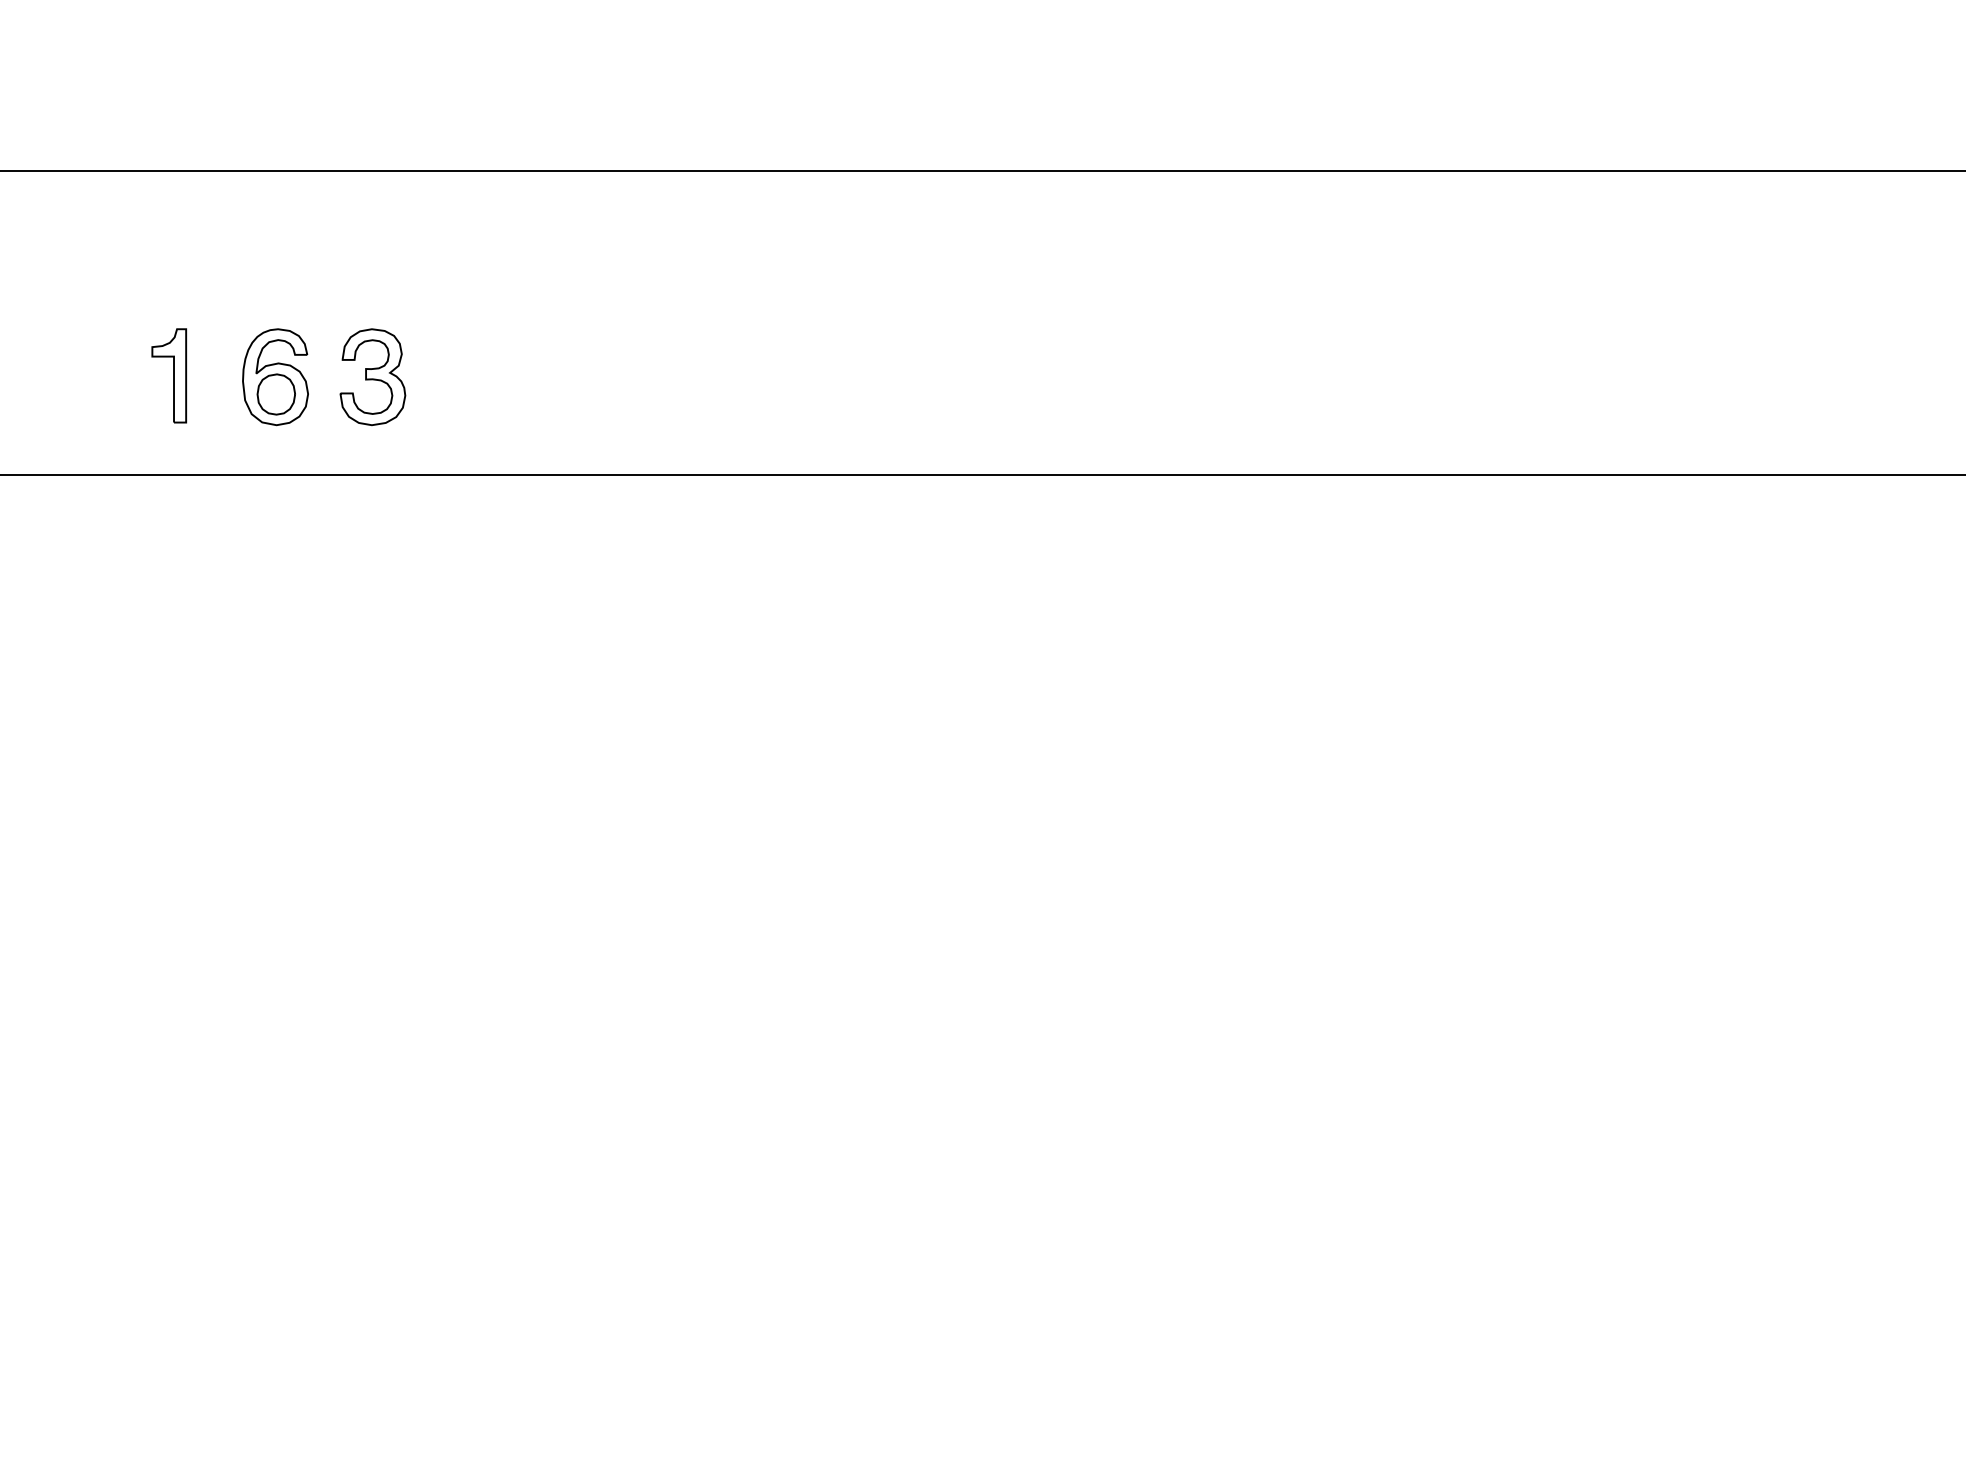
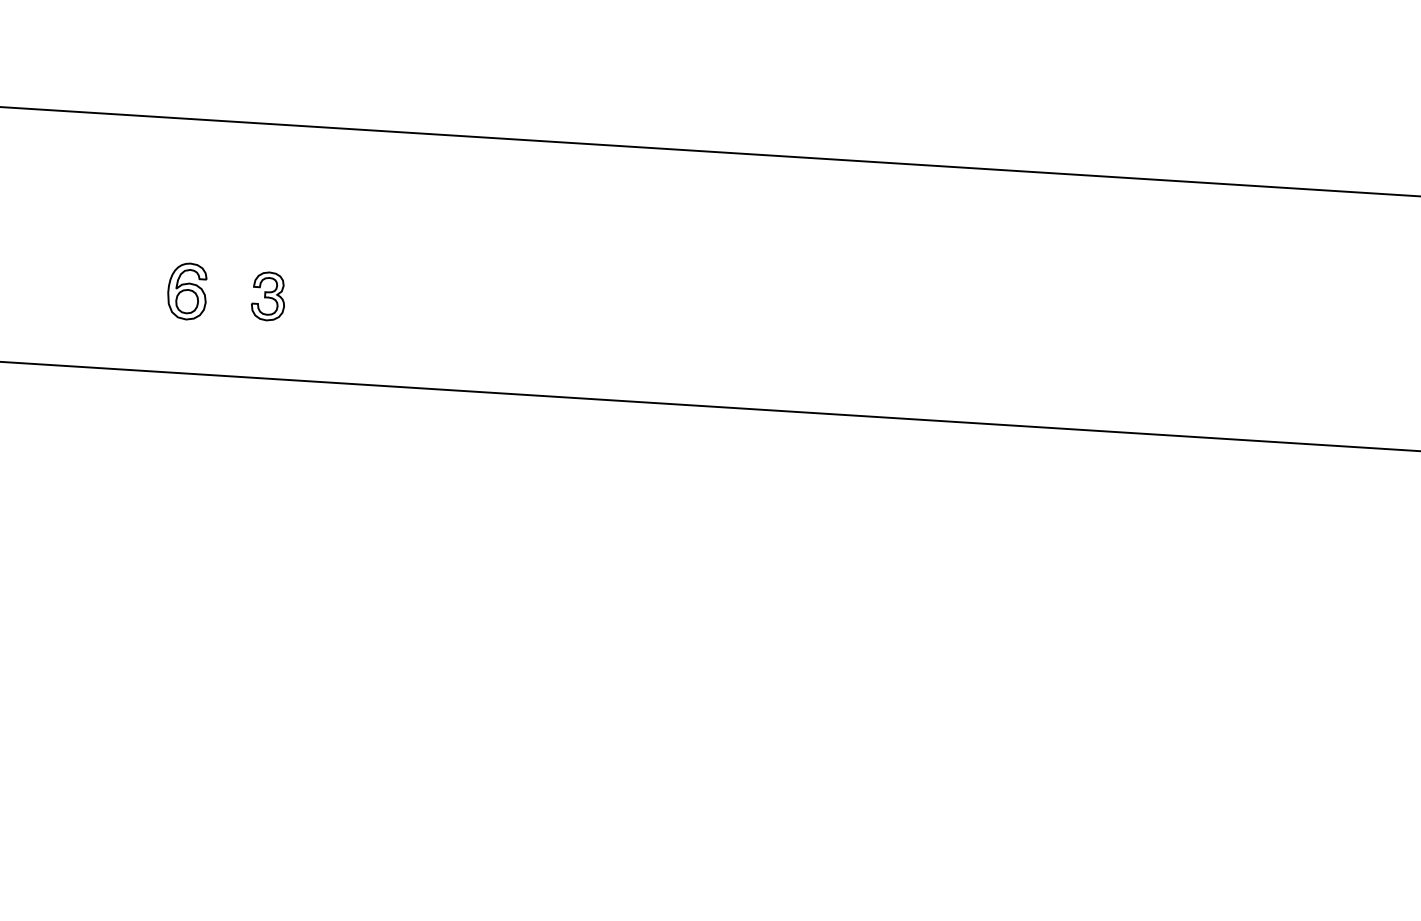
part: (168, 375) -> (98, 284), removed
part: (372, 376) -> (268, 295), size x0.6
part: (275, 377) -> (187, 291), size x0.7

